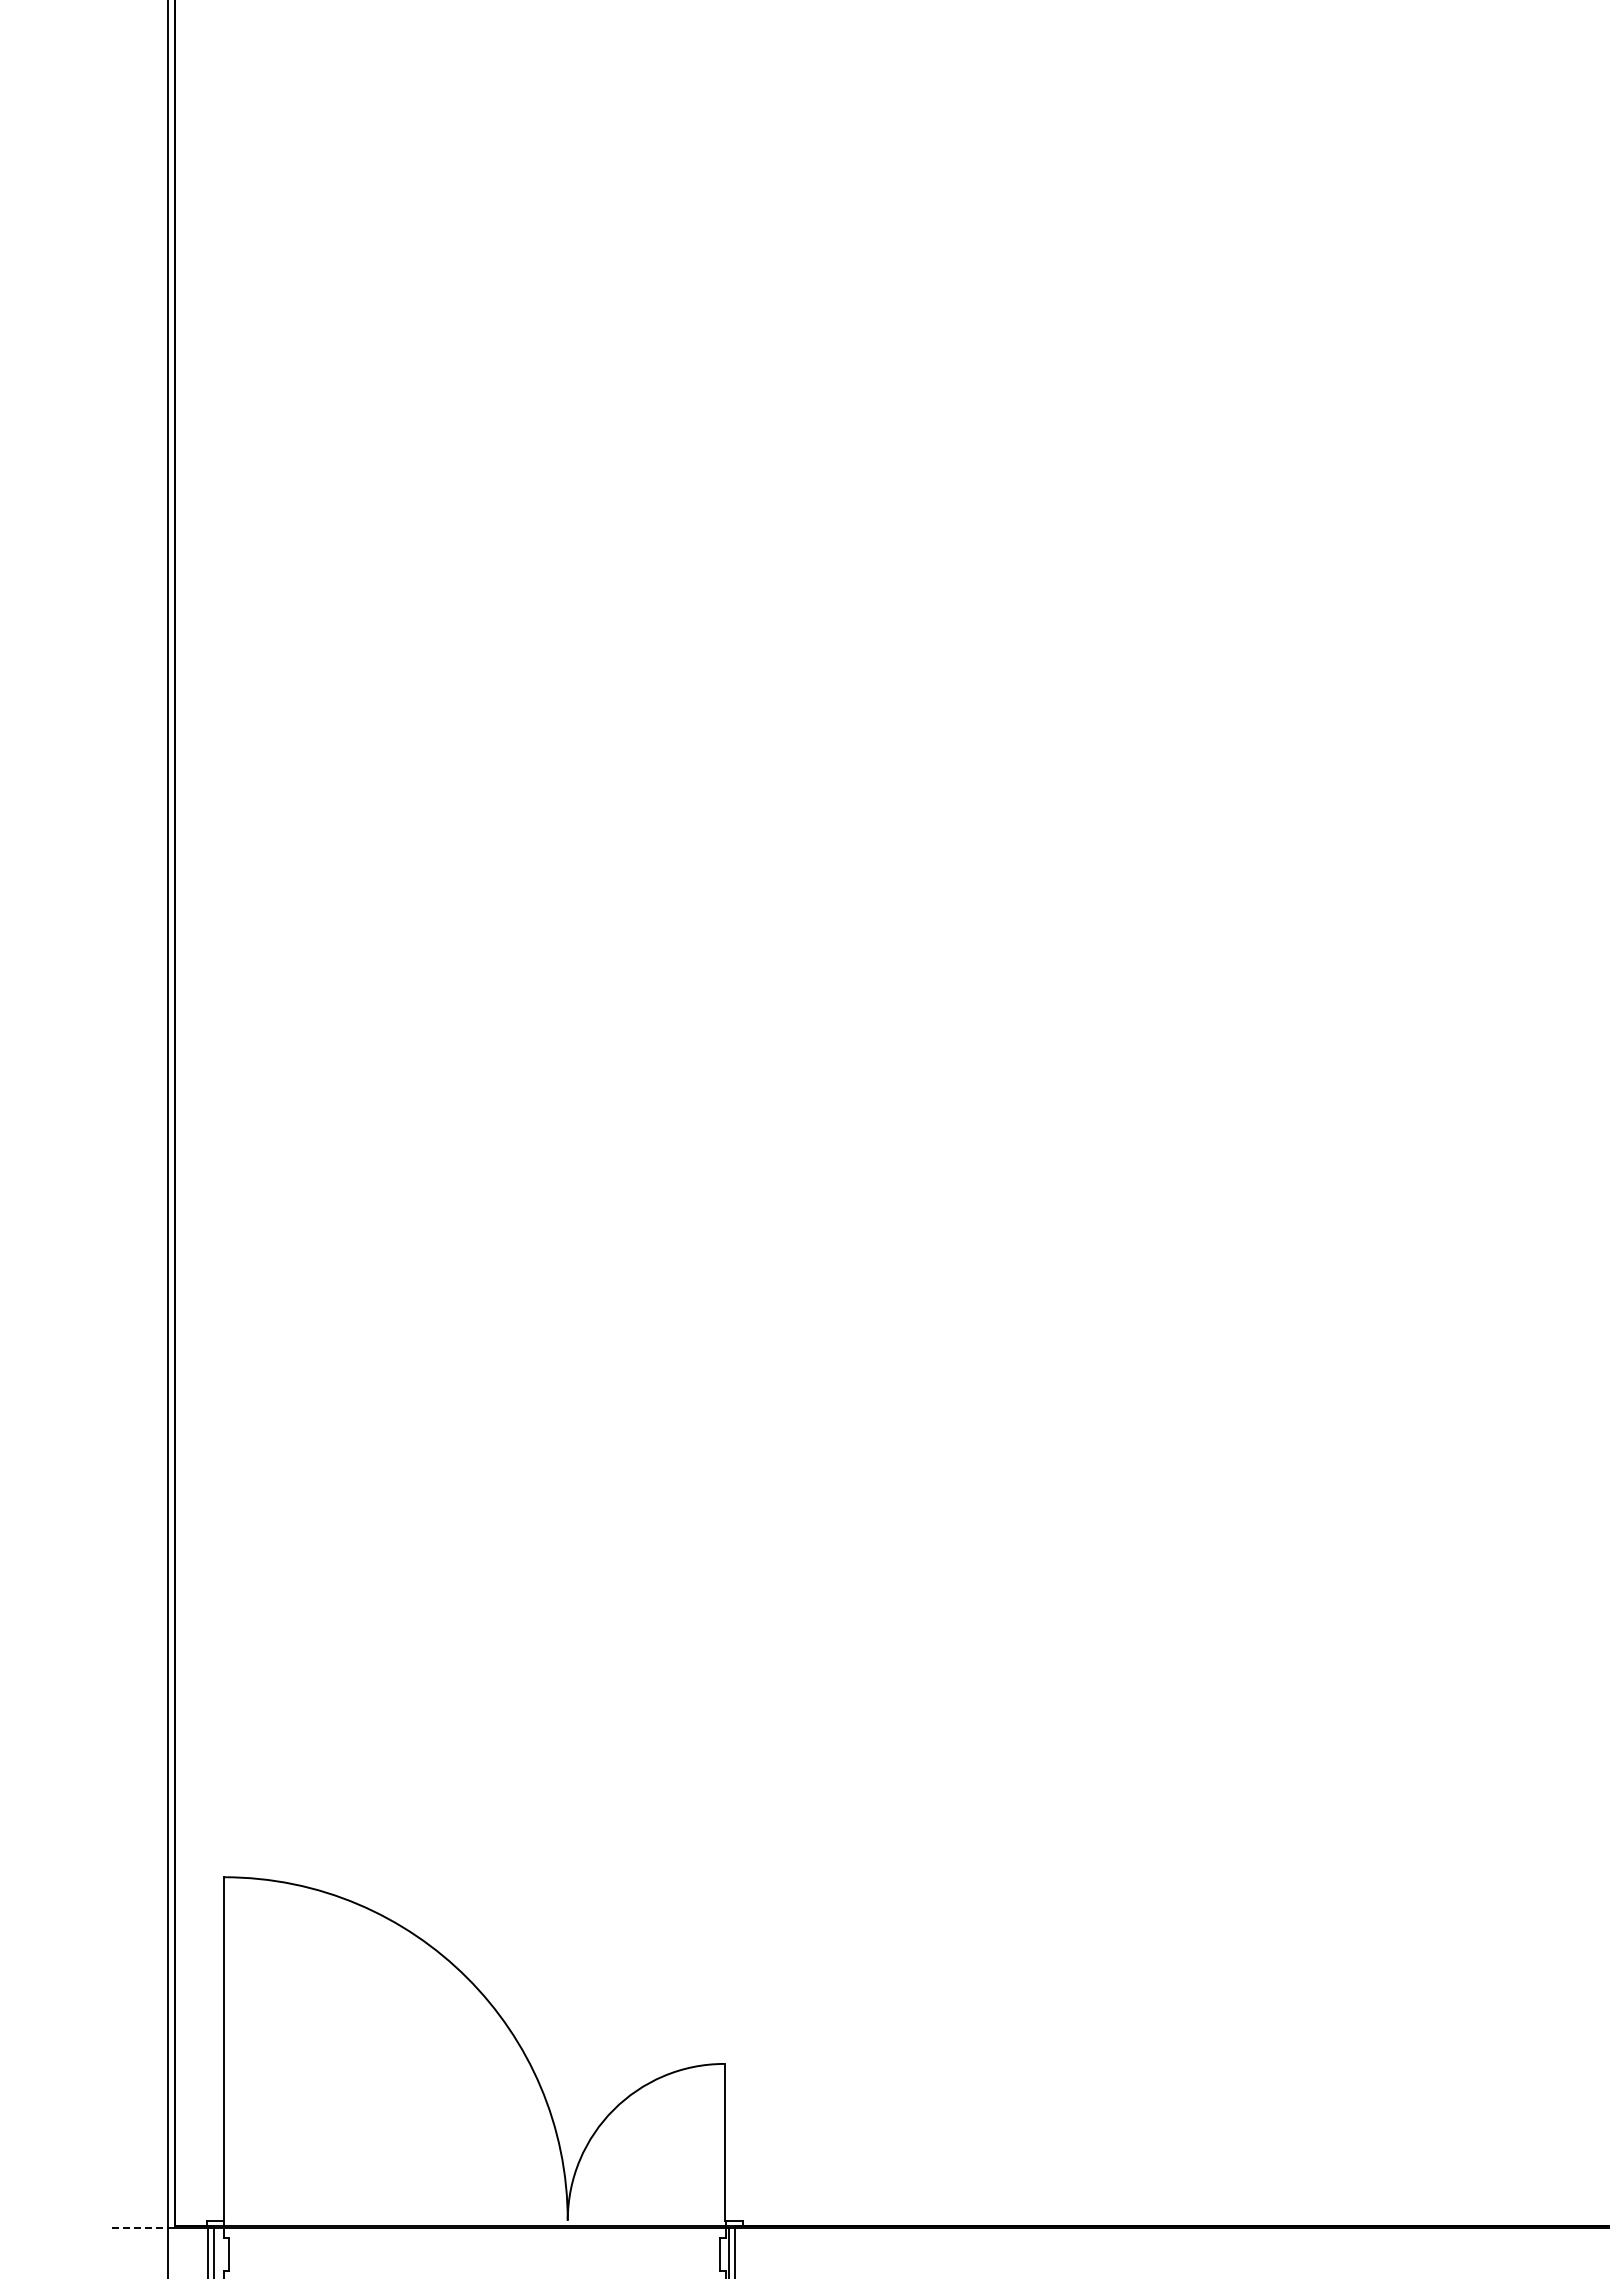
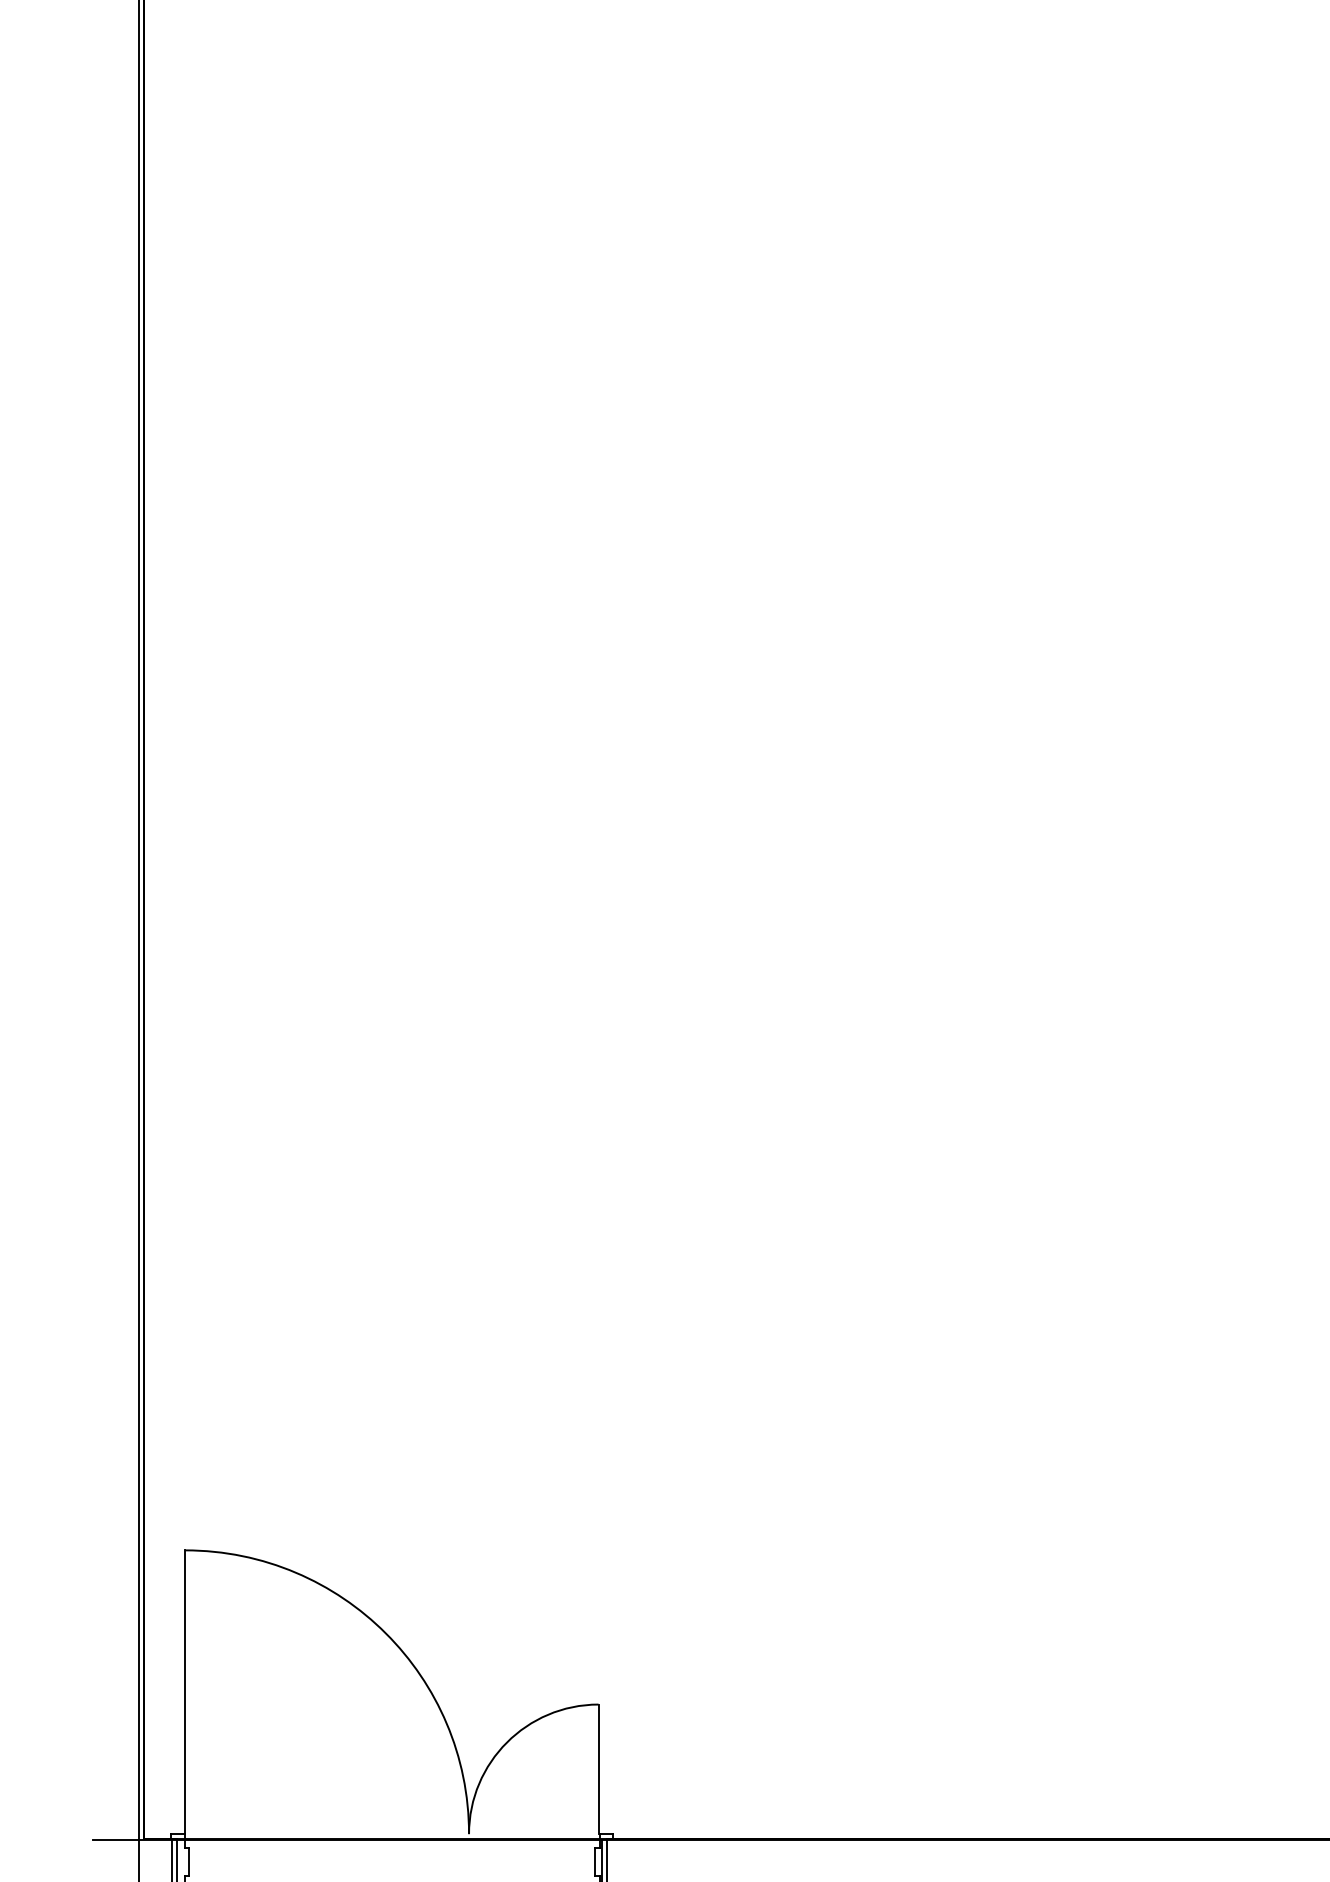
line: (140, 2227) -> (116, 1839), dashed -> solid

